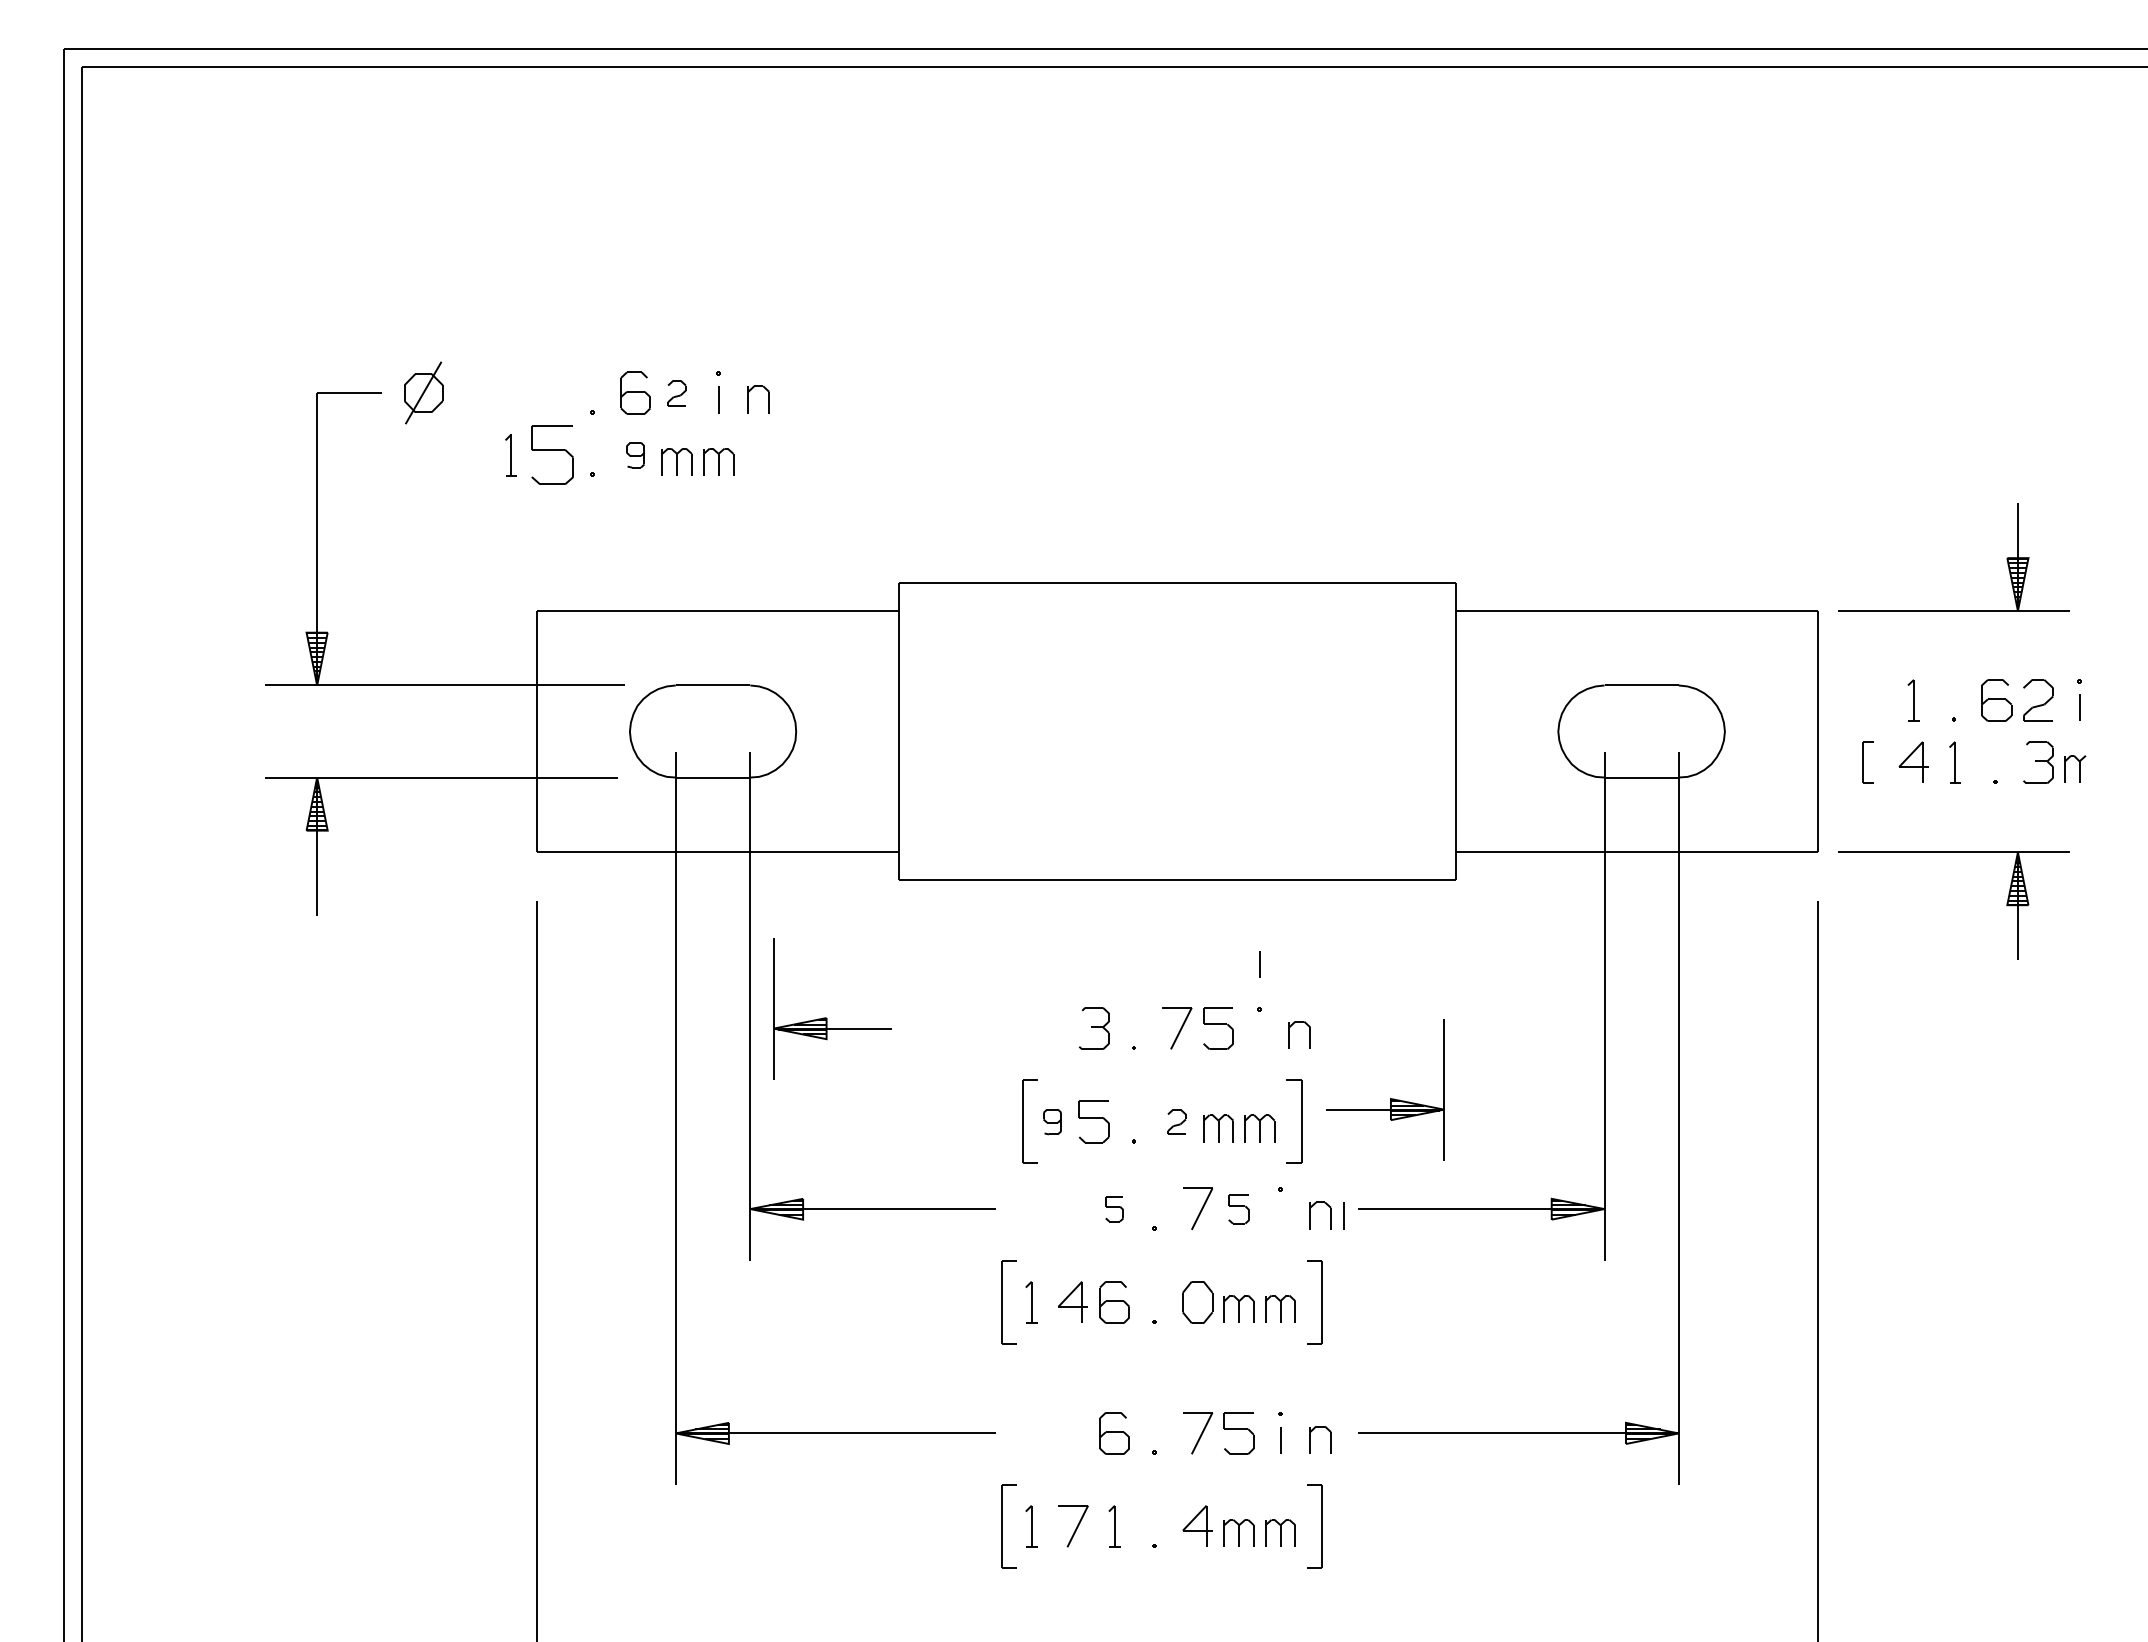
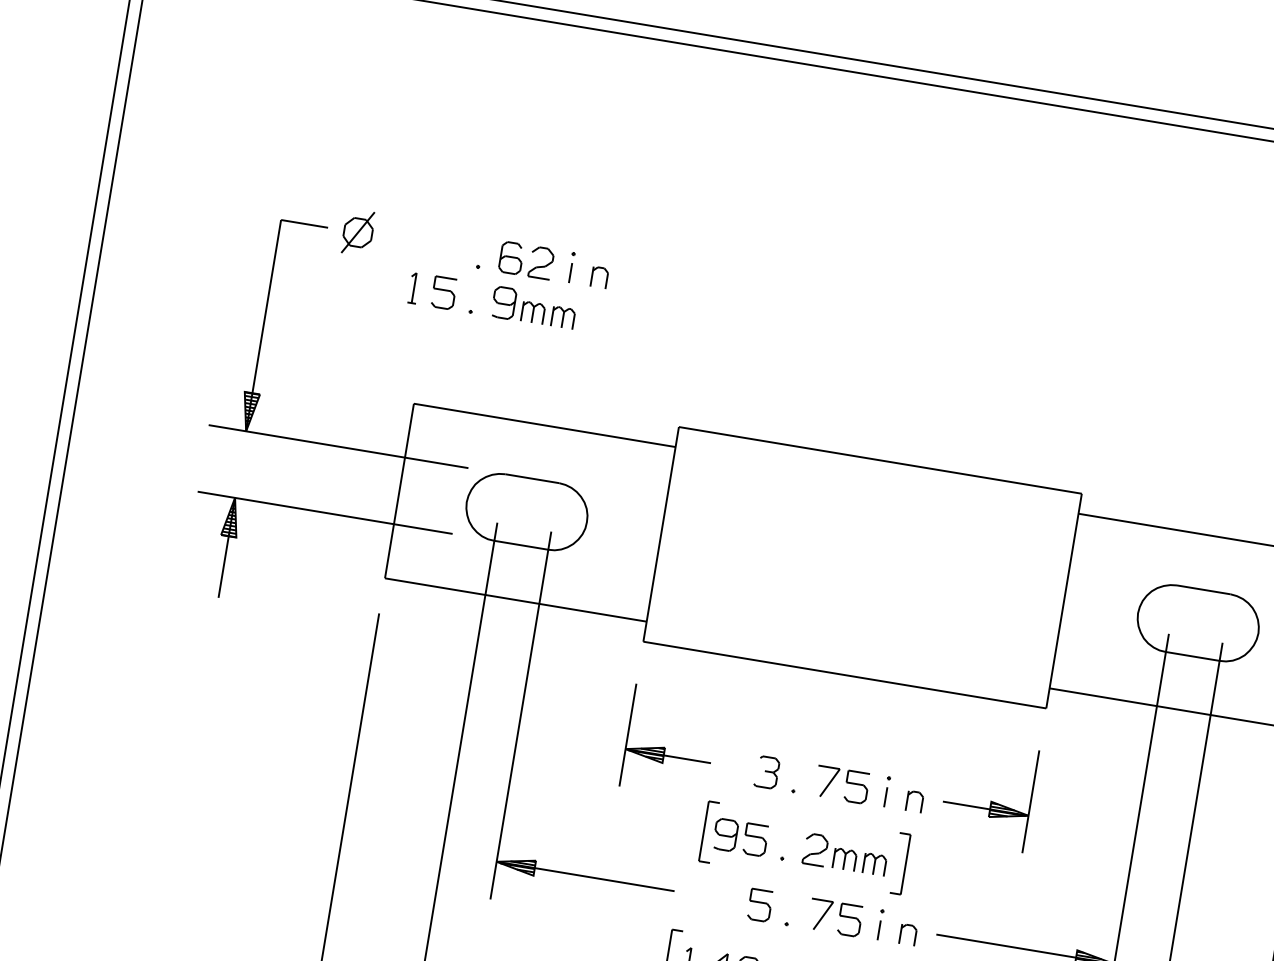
part: (676, 392) -> (541, 262), size x1.67
part: (552, 454) -> (443, 292), size x0.71
part: (635, 454) -> (503, 302), size x1.67
line: (1259, 964) -> (885, 797), moved
part: (826, 1017) -> (665, 747), moved
part: (1390, 1098) -> (991, 801), moved
part: (1052, 1121) -> (725, 834), size x1.67
part: (1176, 1121) -> (815, 849), size x1.67
part: (1114, 1208) -> (760, 904), size x1.67
part: (1238, 1208) -> (849, 919), size x1.43
line: (1343, 1215) -> (879, 929), moved

